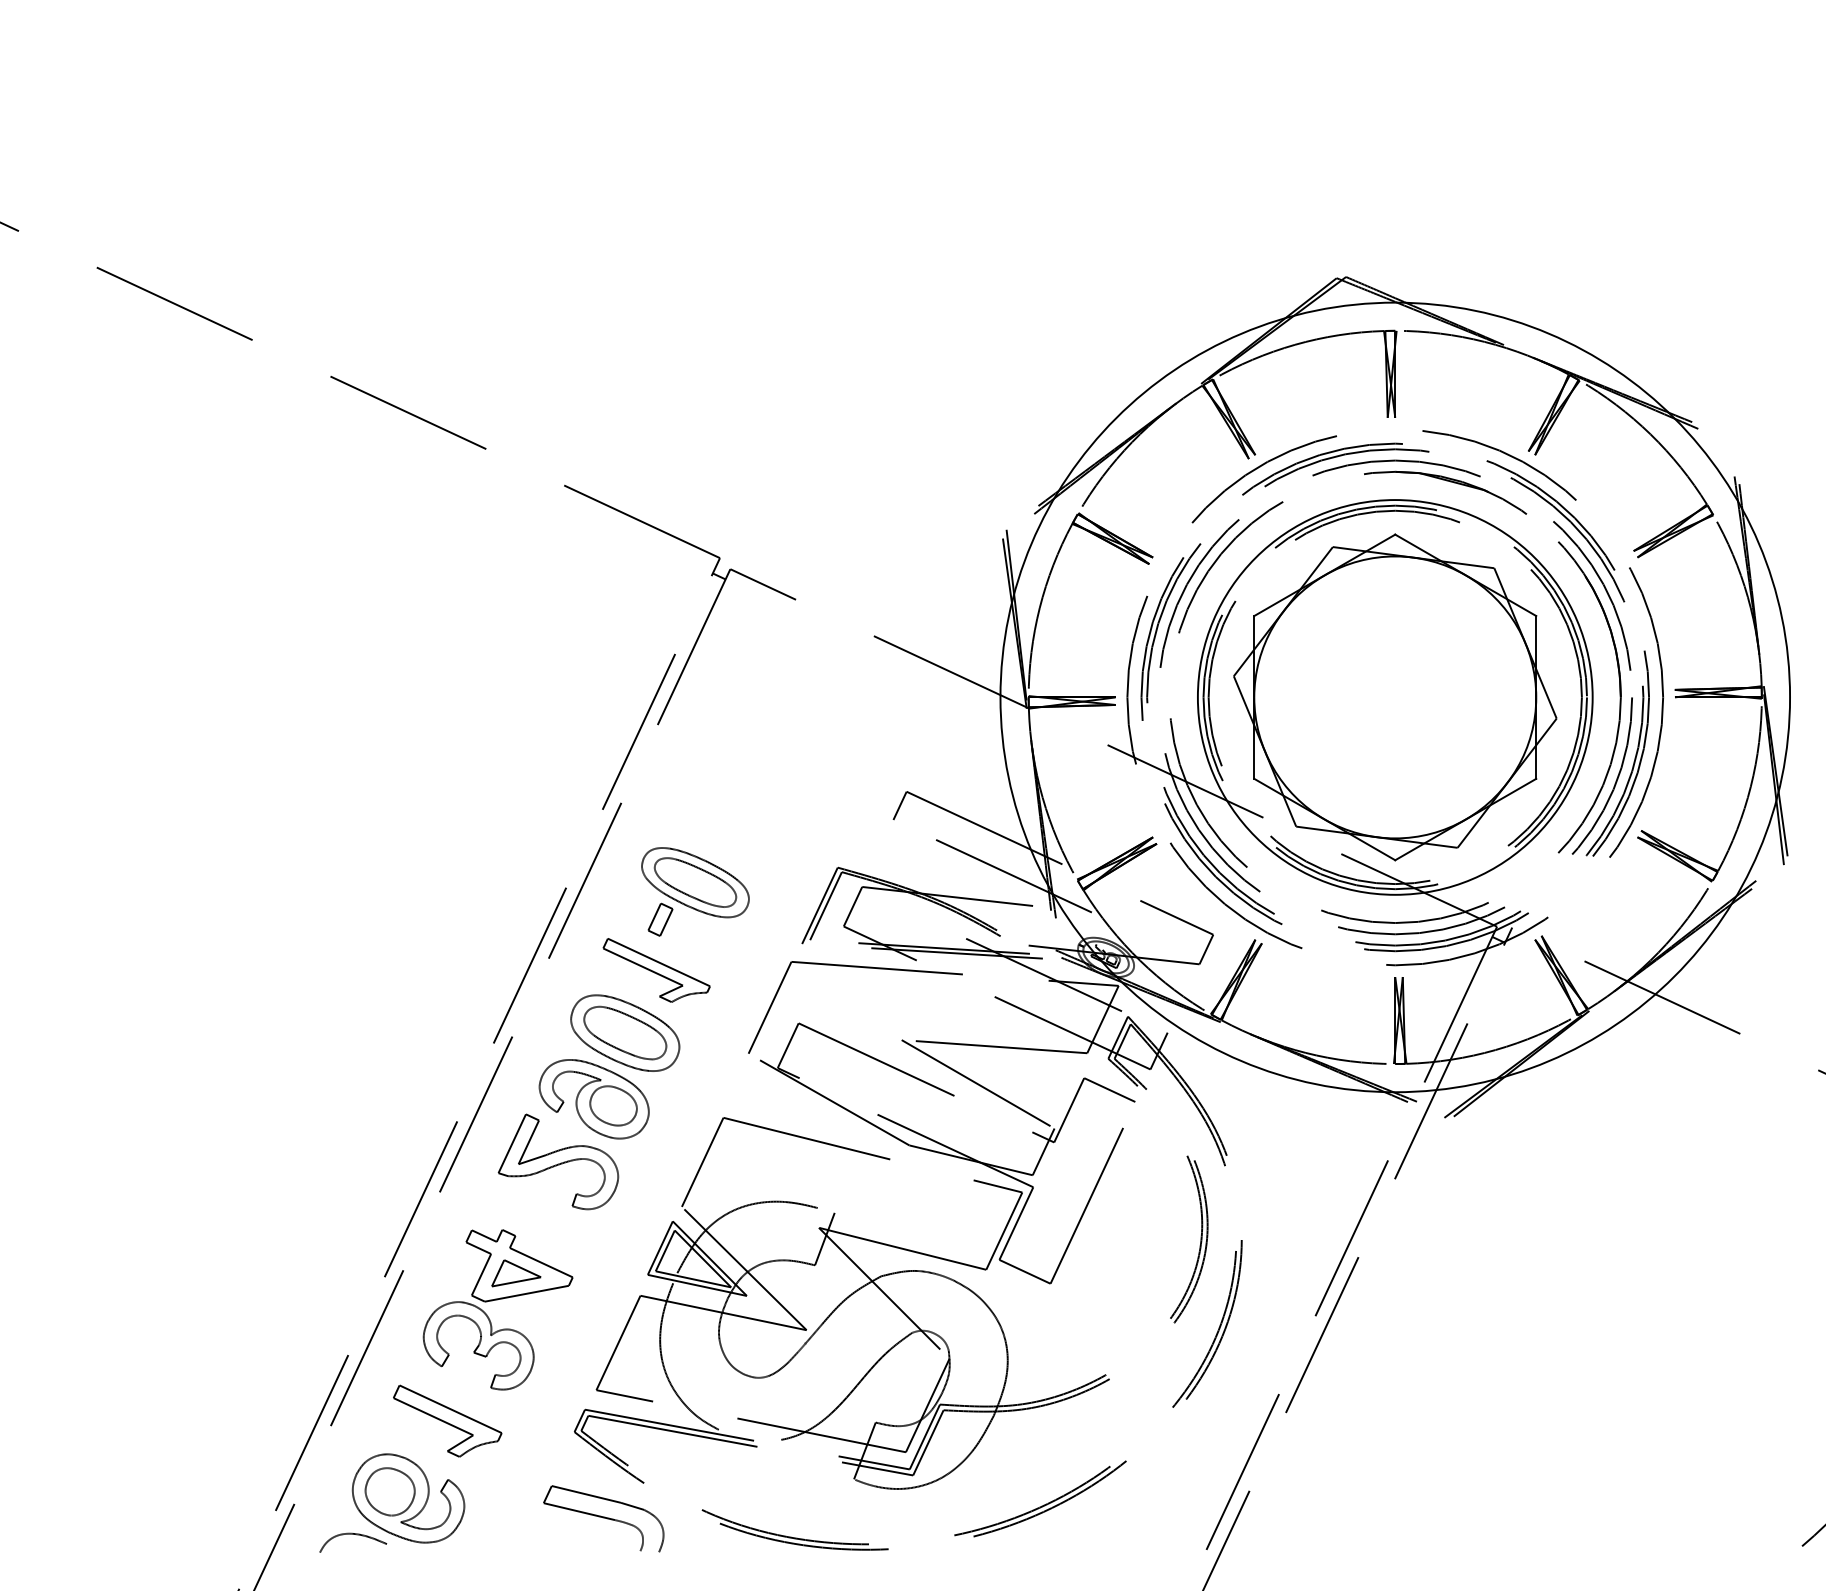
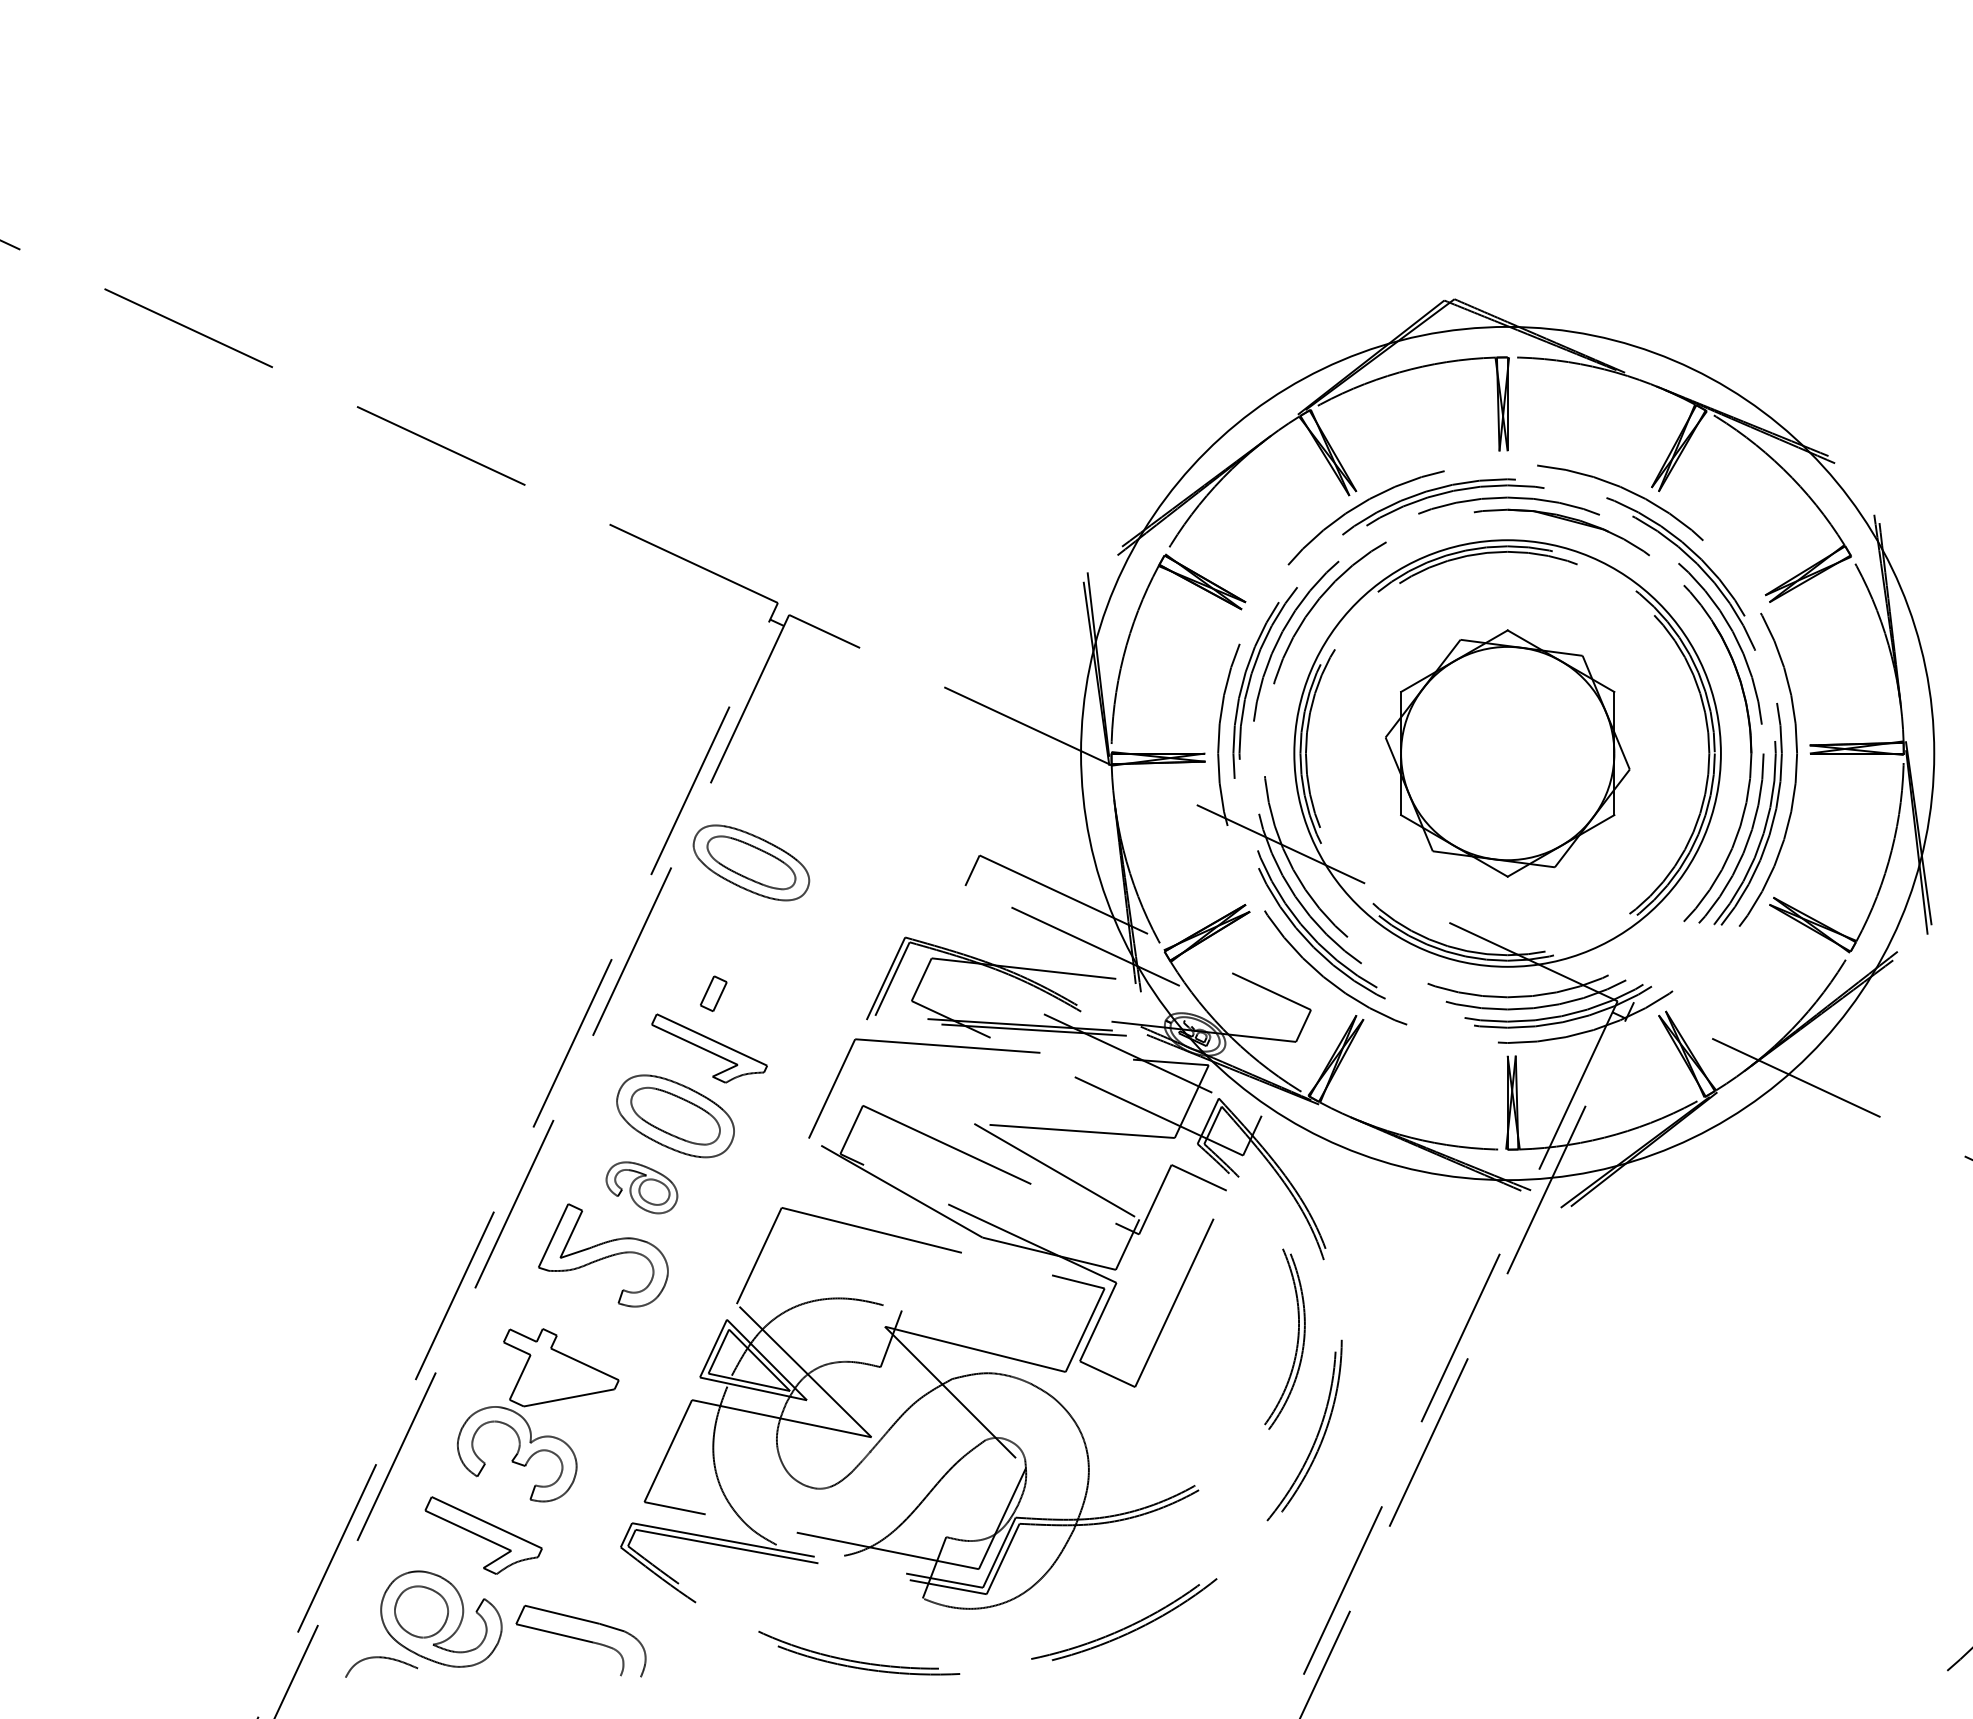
part: (1395, 697) -> (1507, 753), size x0.7
part: (695, 882) -> (751, 862), moved
part: (593, 1099) -> (641, 1188), size x0.6
part: (516, 1273) -> (558, 1376), removed
part: (603, 1518) -> (580, 1640), moved

